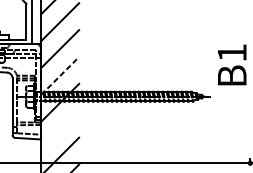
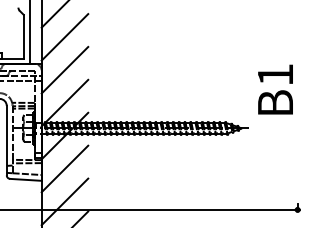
line: (59, 76) -> (64, 103), dashed -> solid
line: (59, 129) -> (64, 168), added

